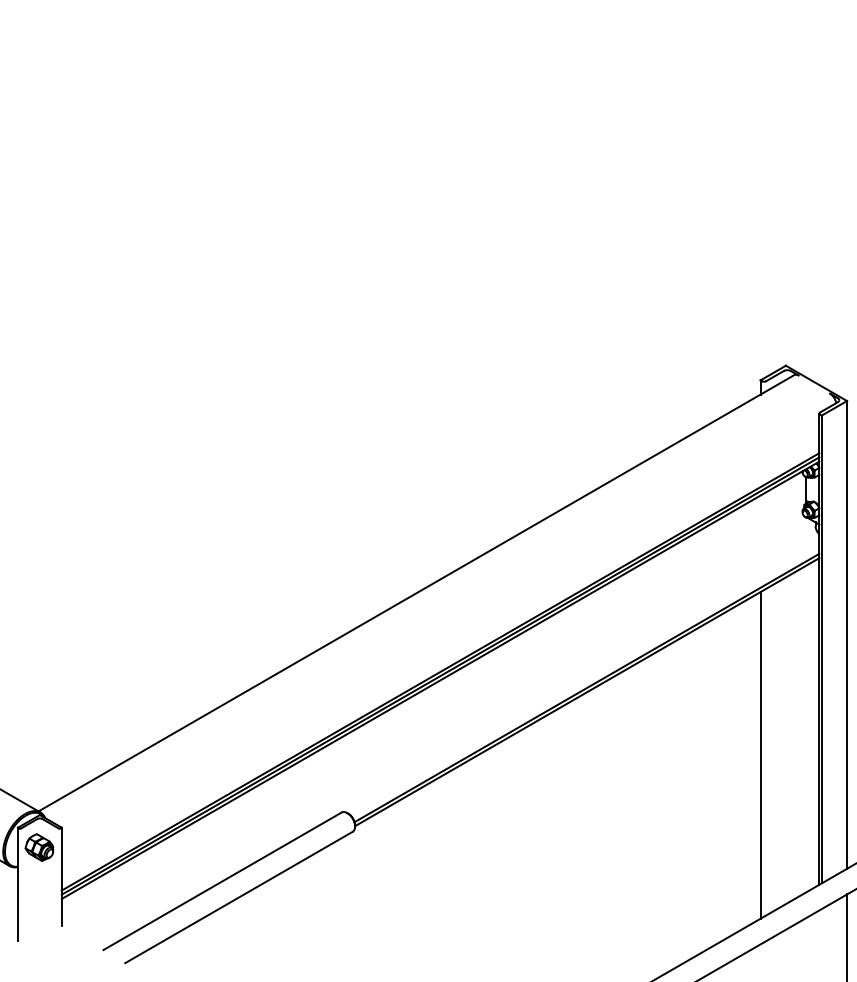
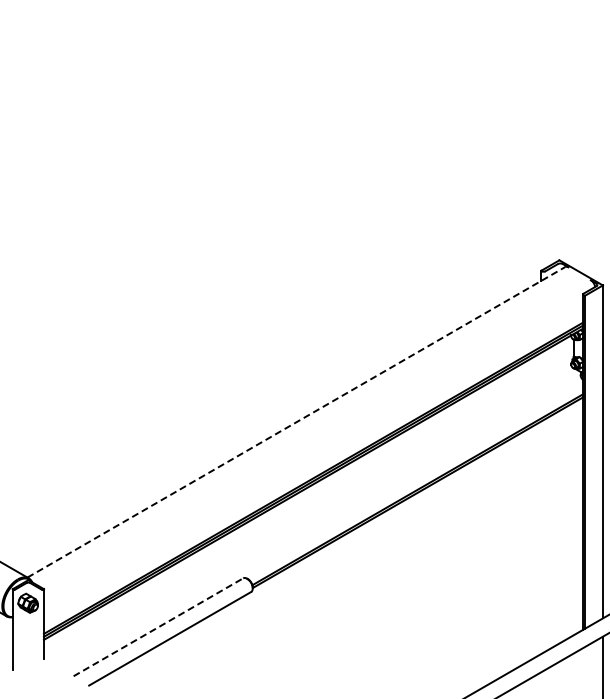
line: (416, 593) -> (296, 422), solid -> dashed
line: (760, 755) -> (541, 537), removed
line: (222, 881) -> (158, 627), solid -> dashed

